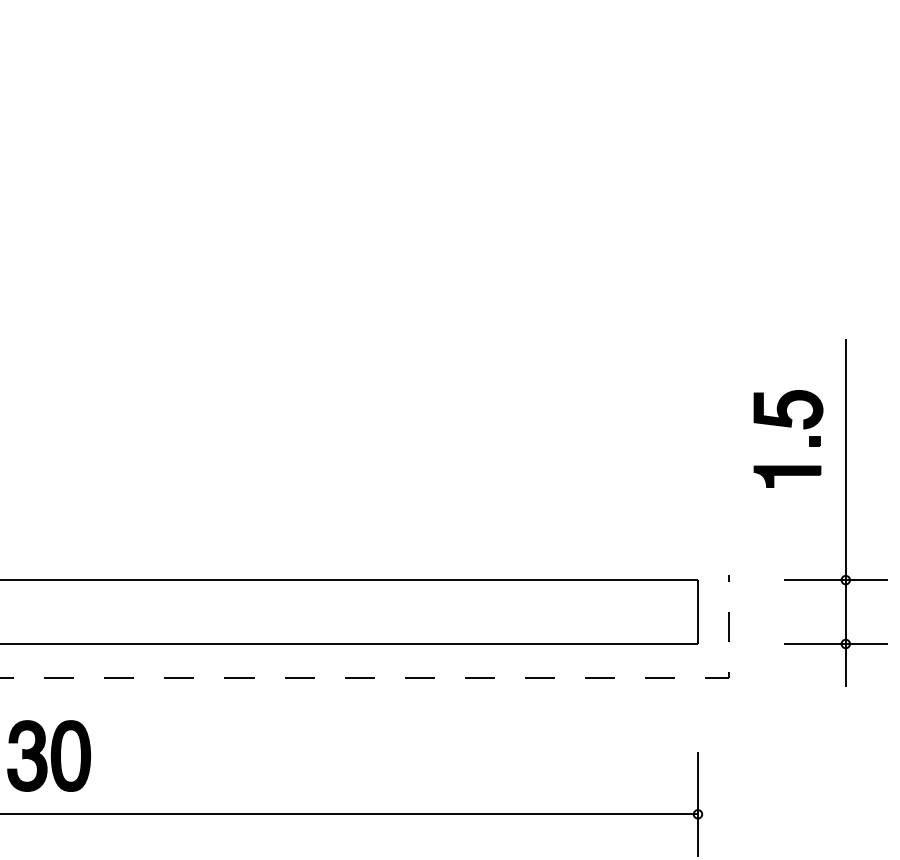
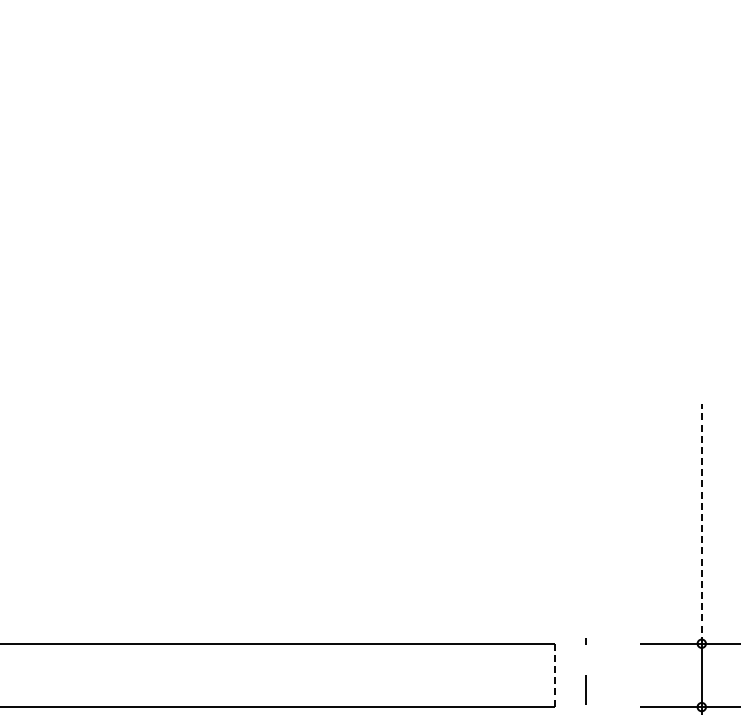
part: (788, 427) -> (644, 492), removed
line: (845, 459) -> (701, 524), solid -> dashed
line: (697, 612) -> (554, 675), solid -> dashed

